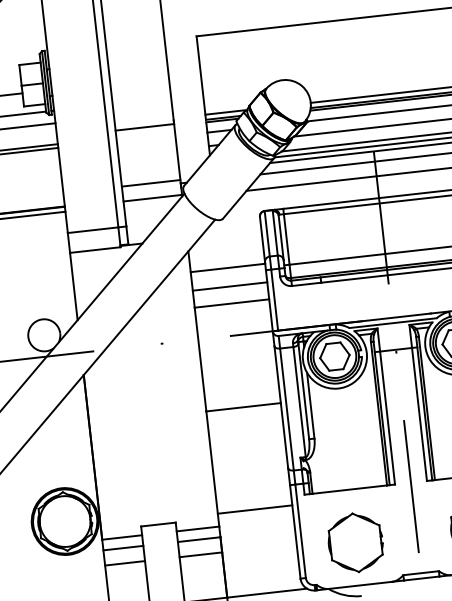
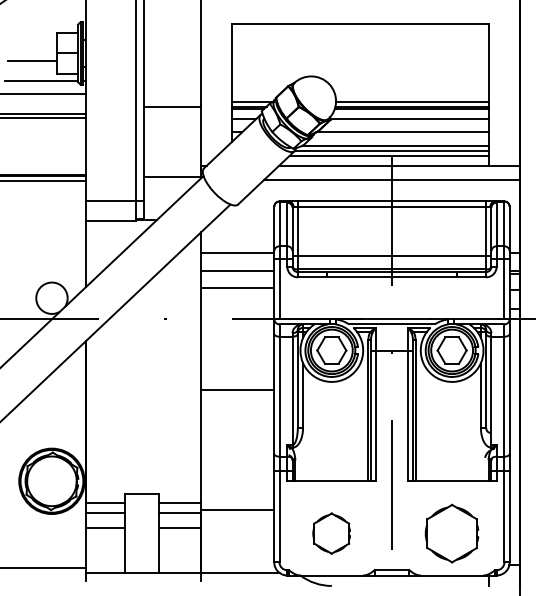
line: (151, 183) -> (172, 162), removed
line: (254, 509) -> (237, 510), moved
part: (355, 542) -> (331, 533), size x0.7

